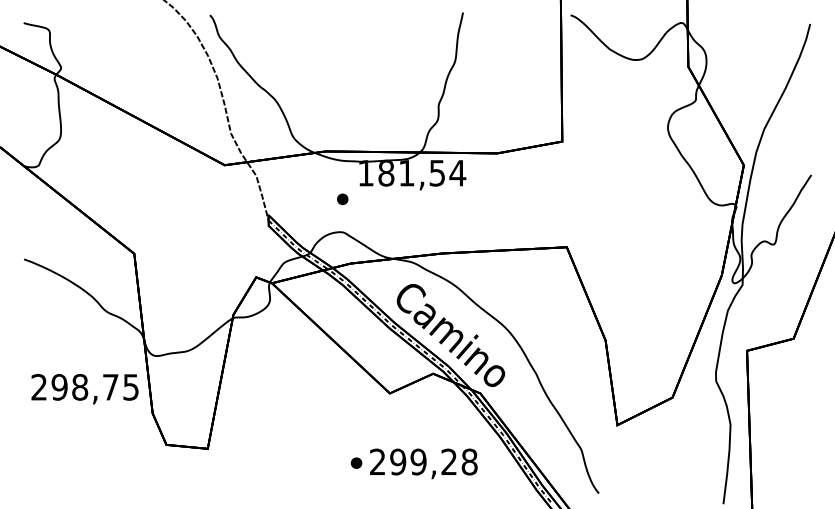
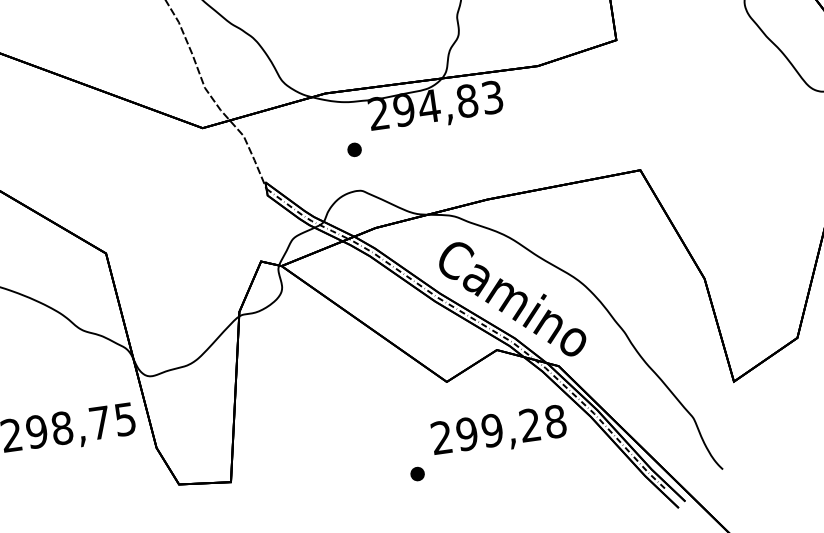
text: (412, 172) -> (436, 104), 181,54 -> 294,83
text: (423, 463) -> (498, 431), moved

